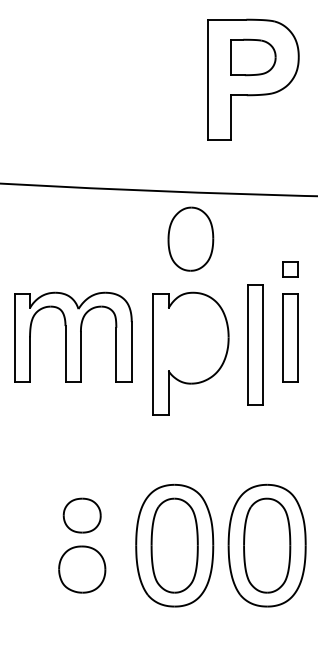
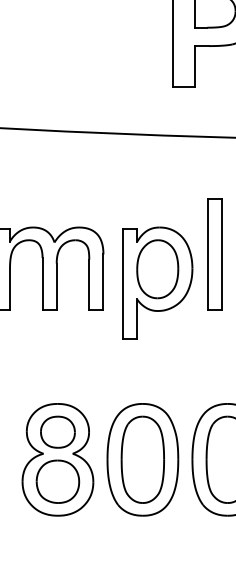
part: (190, 238) -> (157, 268), moved
part: (255, 344) -> (215, 253), moved
part: (81, 545) -> (57, 459), added

